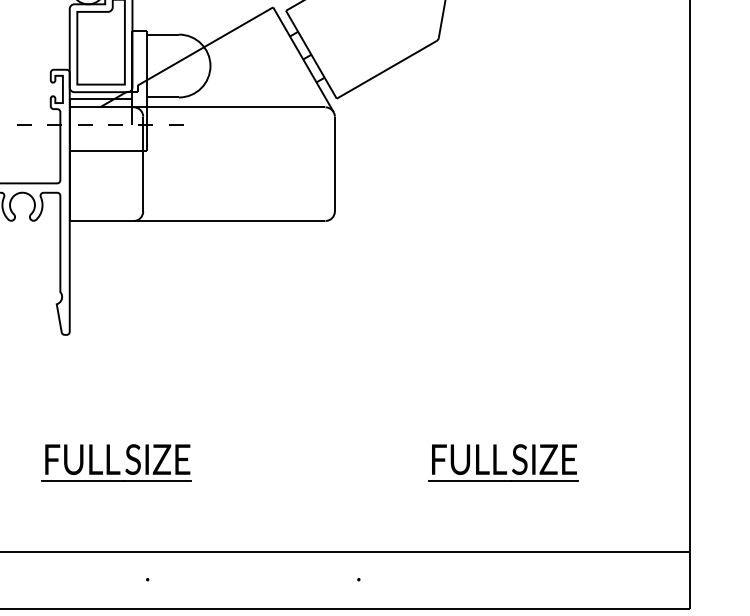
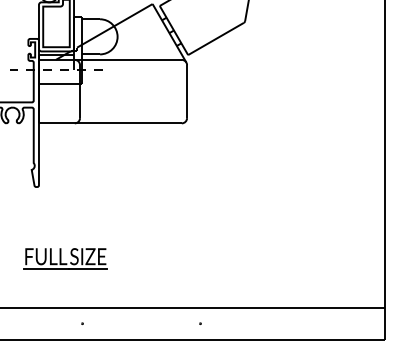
part: (503, 462) -> (281, 258), removed

